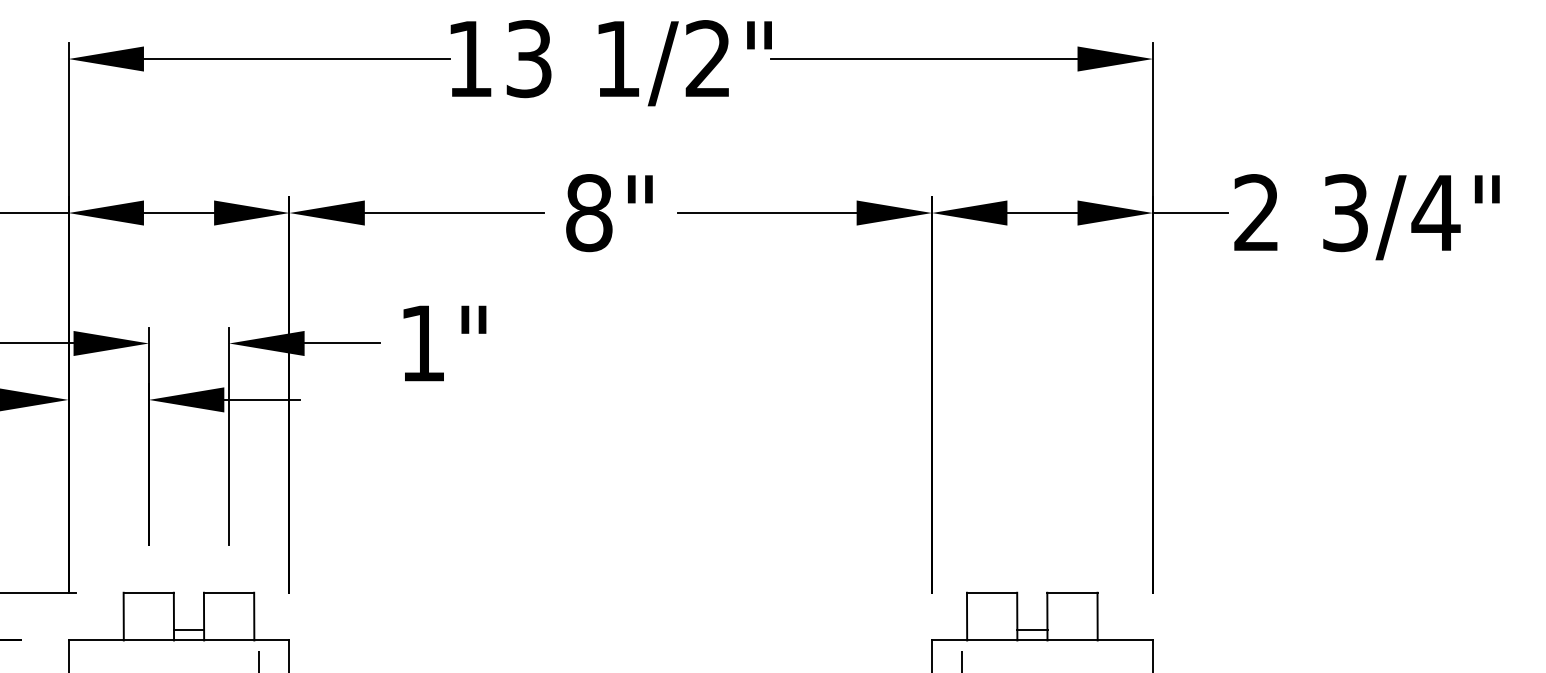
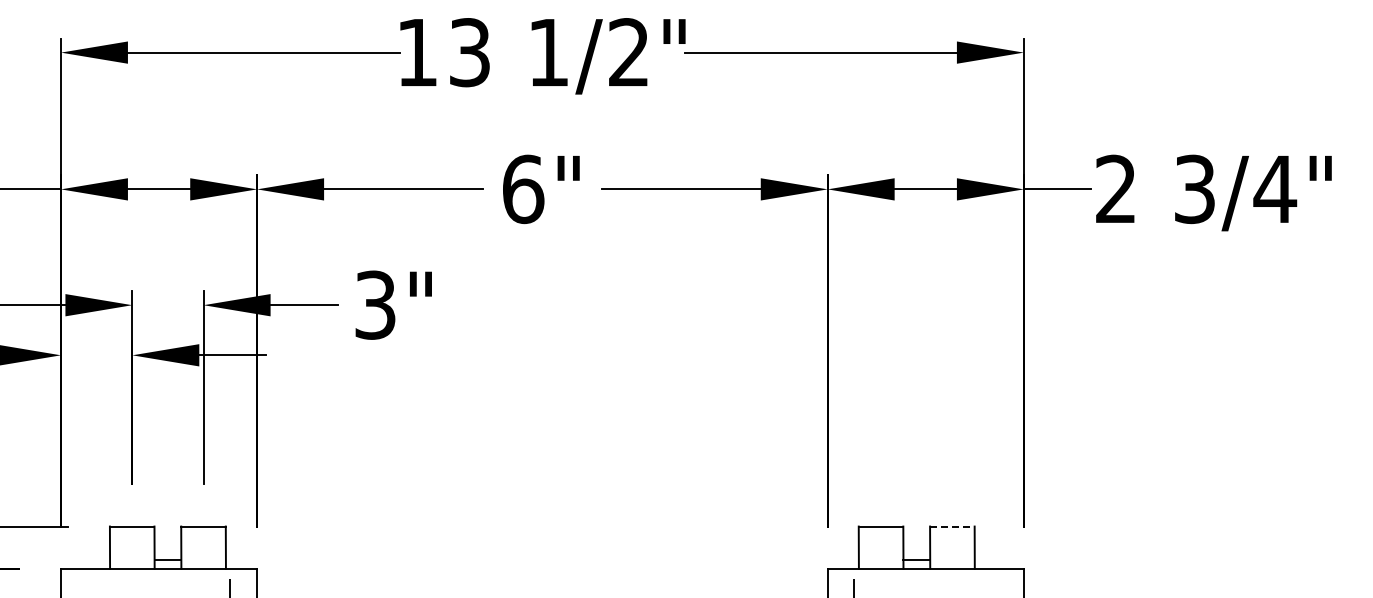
text: (589, 212) -> (523, 188), 8" -> 6"
text: (422, 342) -> (375, 304), 1" -> 3"
line: (1072, 592) -> (952, 526), solid -> dashed

